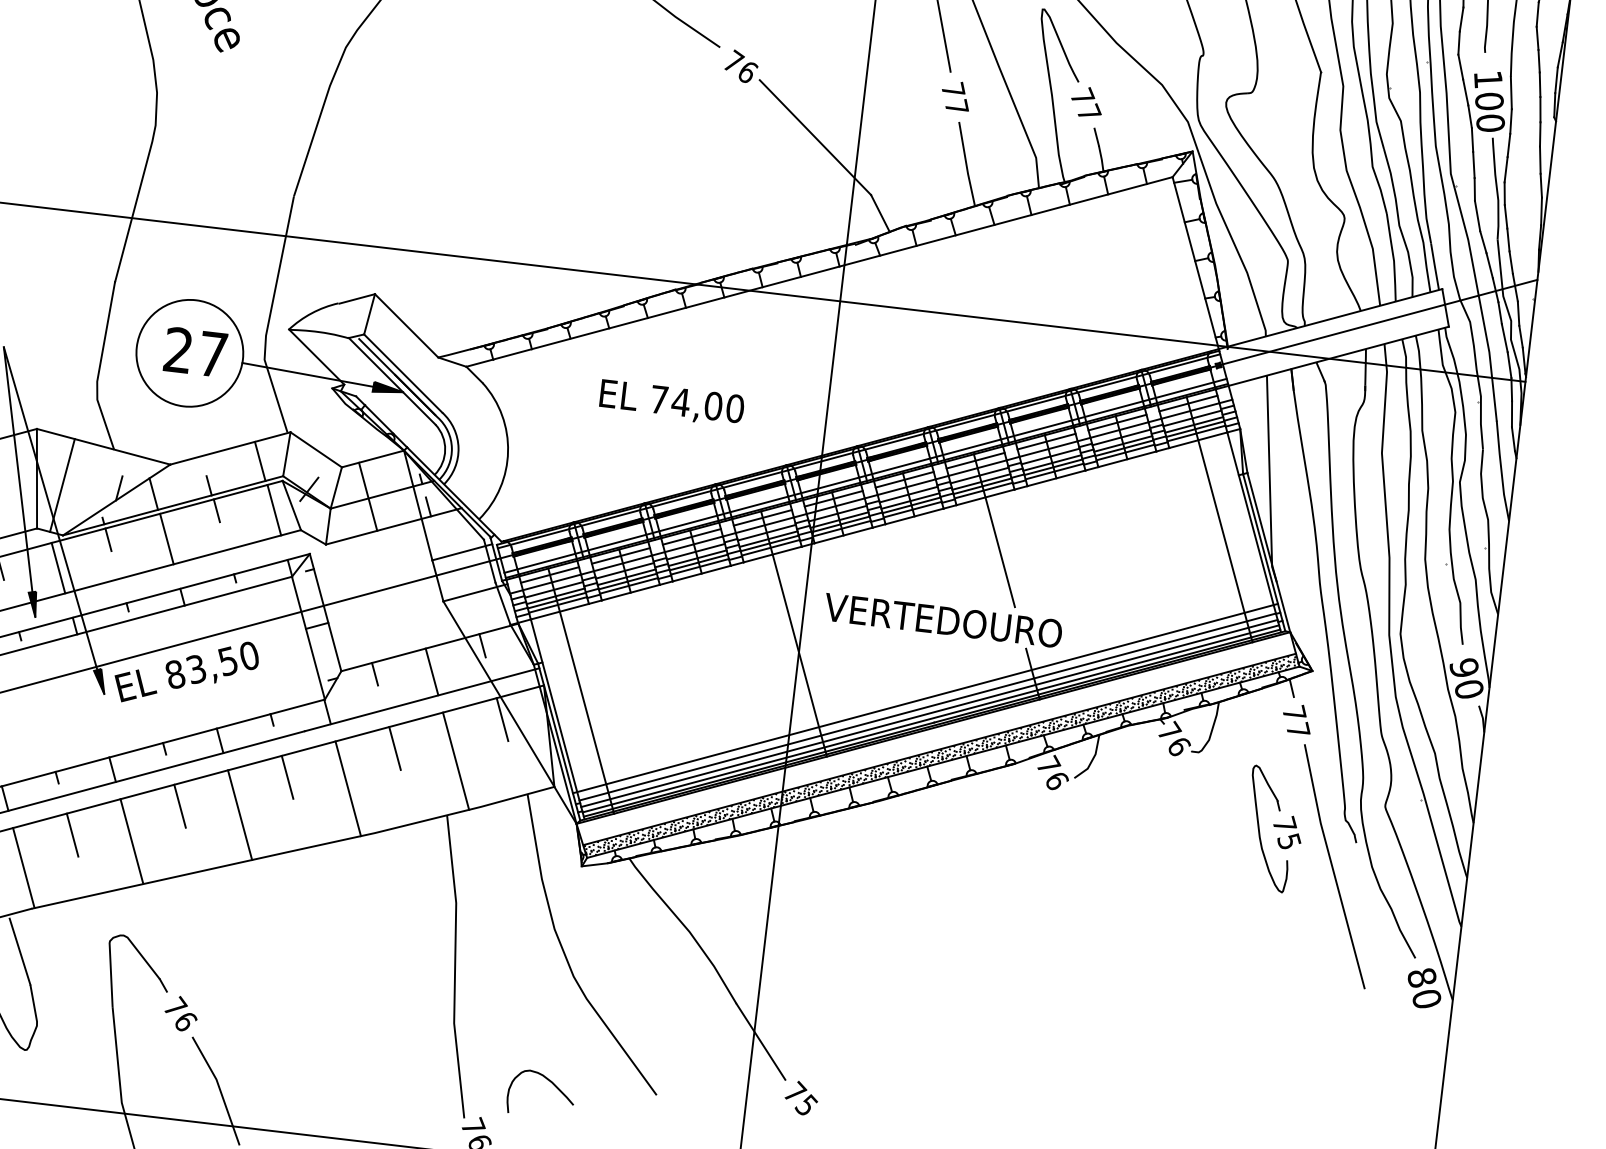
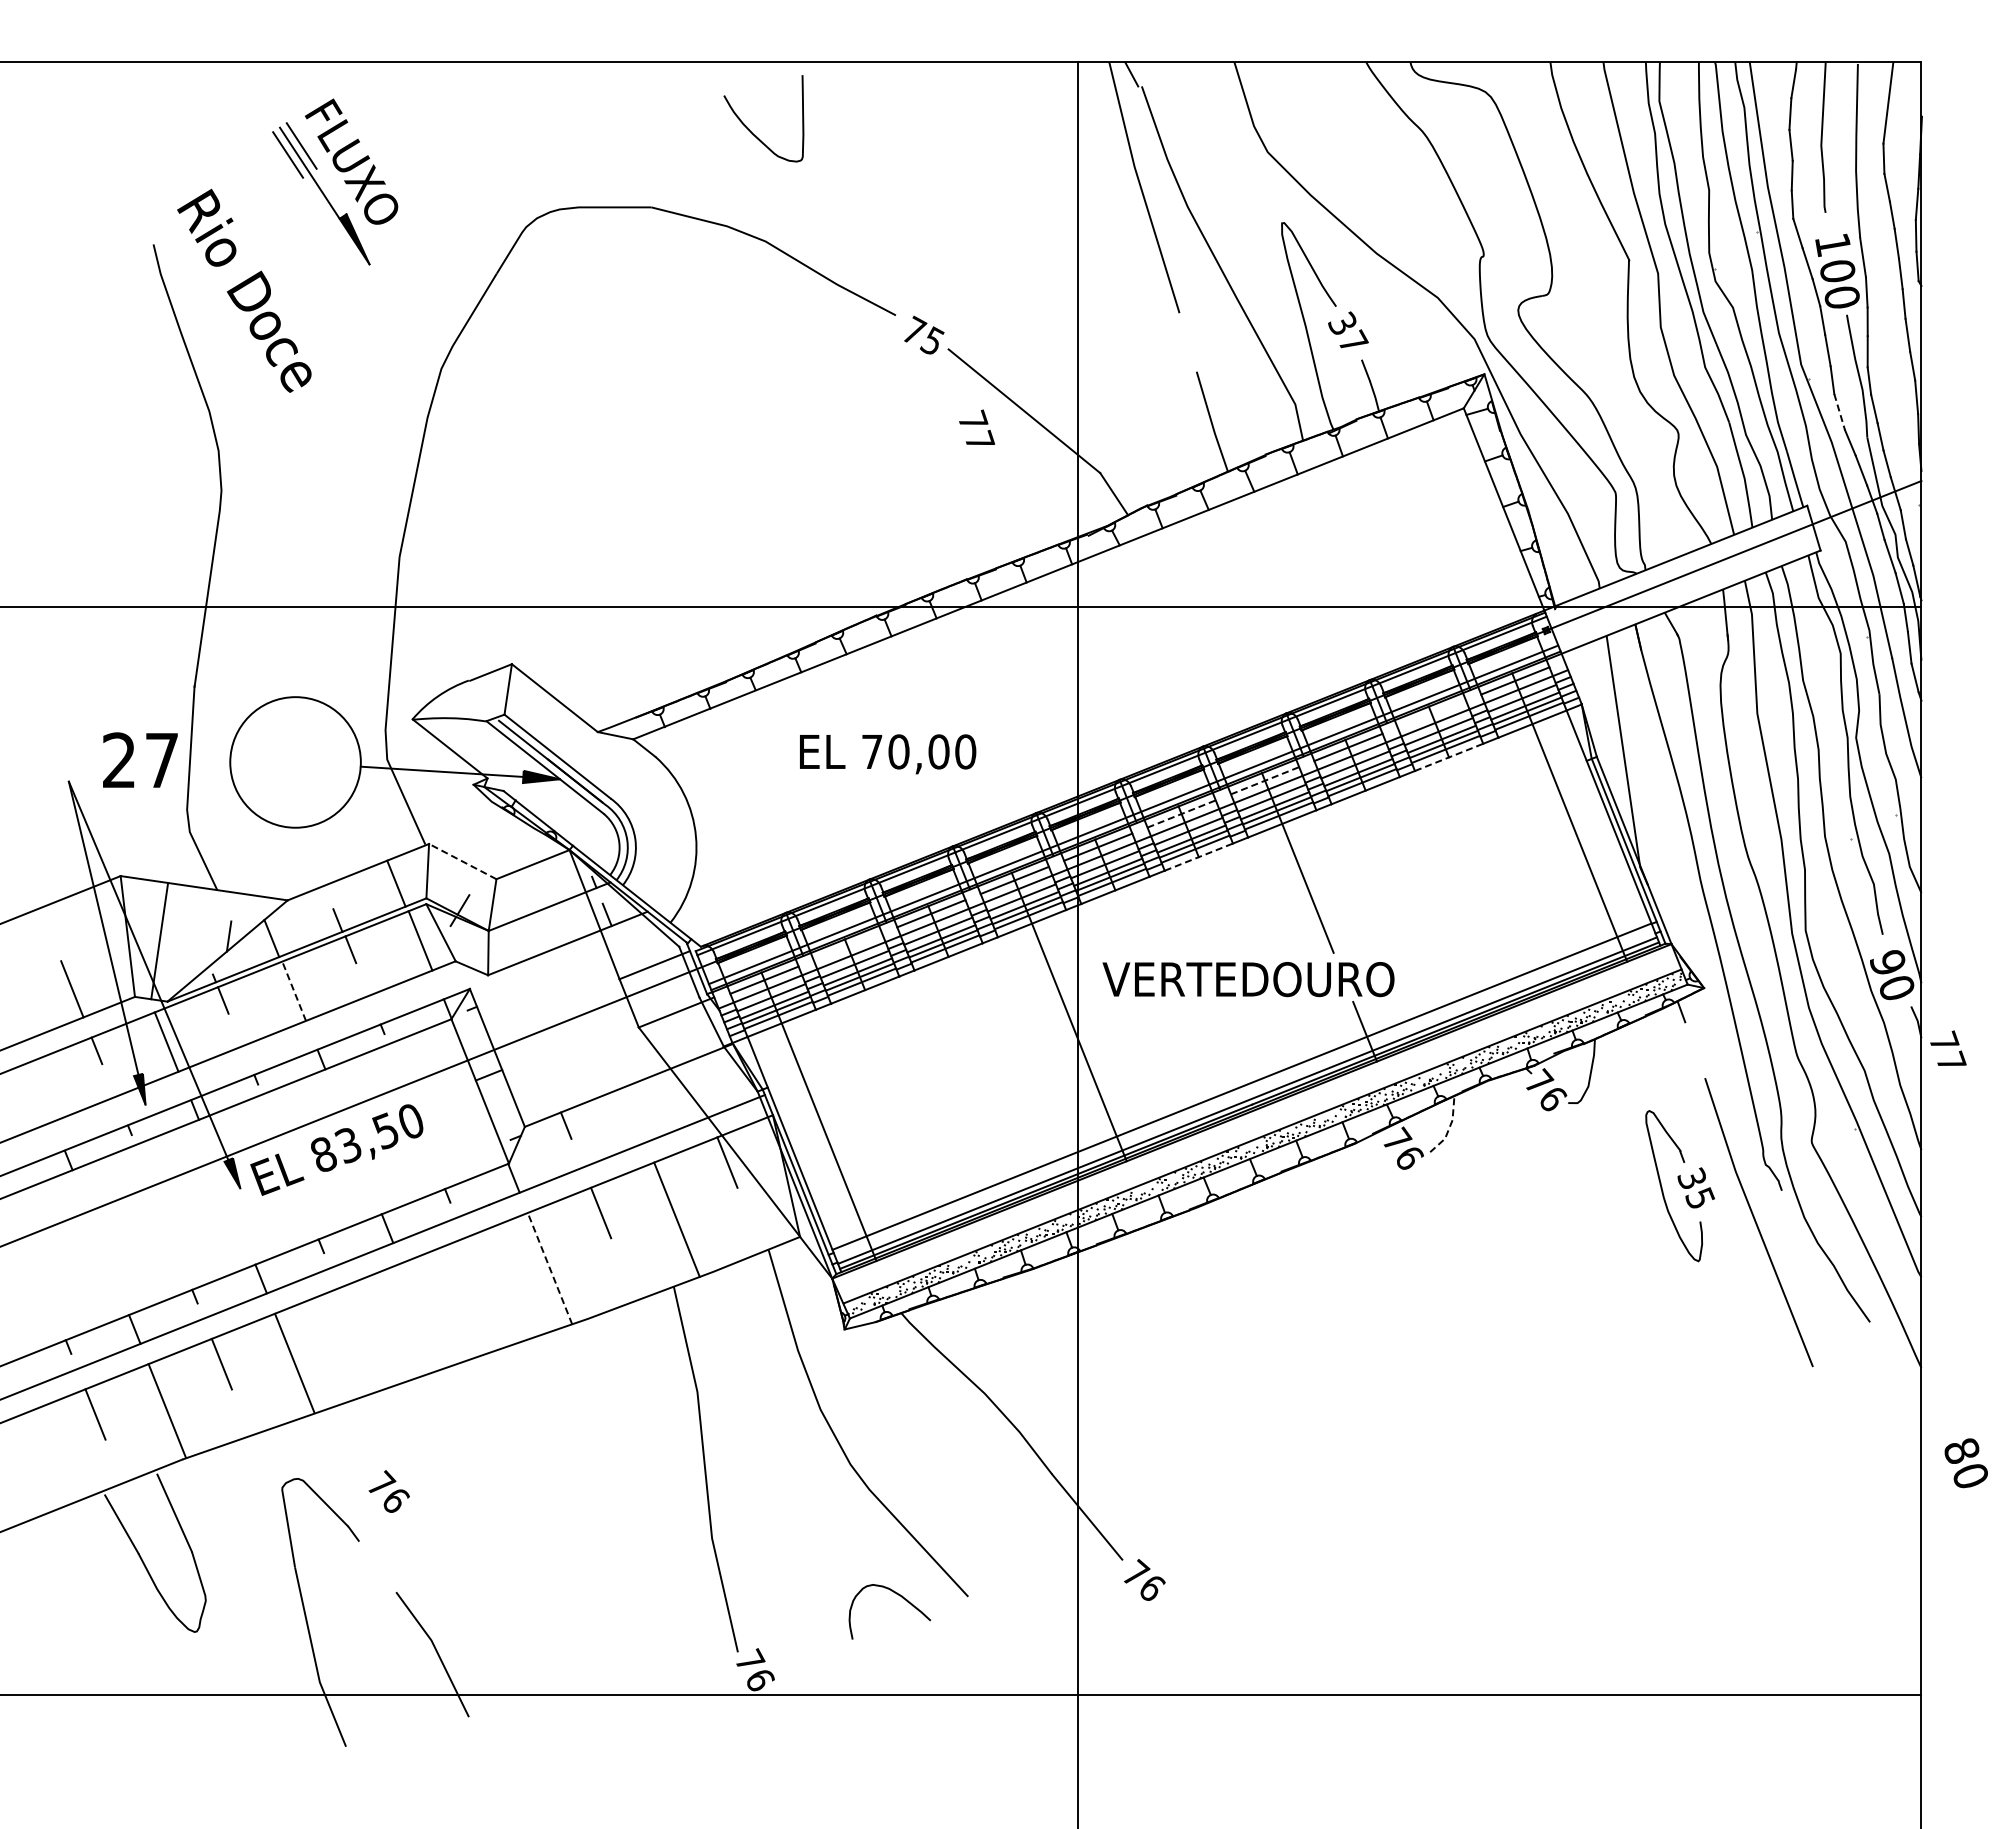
text: (747, 71) -> (932, 340), 76 -> 75
text: (956, 95) -> (977, 426), moved
text: (1083, 95) -> (1343, 322), 77 -> 37
line: (1477, 216) -> (1839, 412), solid -> dashed
text: (195, 351) -> (140, 759), moved
text: (680, 401) -> (898, 751), 74,00 -> 70,00
line: (1117, 421) -> (1431, 713), removed
line: (316, 449) -> (462, 861), solid -> dashed
line: (1127, 459) -> (1449, 757), solid -> dashed
line: (976, 460) -> (1265, 780), solid -> dashed
line: (904, 479) -> (1181, 813), solid -> dashed
line: (368, 497) -> (532, 911), removed
line: (914, 516) -> (1198, 857), solid -> dashed
line: (167, 539) -> (294, 991), solid -> dashed
line: (620, 555) -> (847, 946), removed
line: (482, 645) -> (692, 1075), removed
line: (432, 671) -> (635, 1114), removed
line: (925, 698) -> (1237, 1076), removed
line: (929, 713) -> (1244, 1094), removed
text: (1297, 718) -> (1948, 1047), moved
line: (1092, 759) -> (1449, 1127), solid -> dashed
line: (287, 777) -> (474, 1263), removed
line: (348, 788) -> (550, 1268), solid -> dashed
line: (180, 806) -> (348, 1313), removed
line: (240, 814) -> (422, 1315), removed
text: (1285, 823) -> (1692, 1177), 75 -> 35
text: (1423, 988) -> (1965, 1463), moved
text: (180, 1013) -> (388, 1491), moved
curve: (550, 1082) -> (899, 1596), moved
text: (806, 1104) -> (1151, 1586), 75 -> 76

